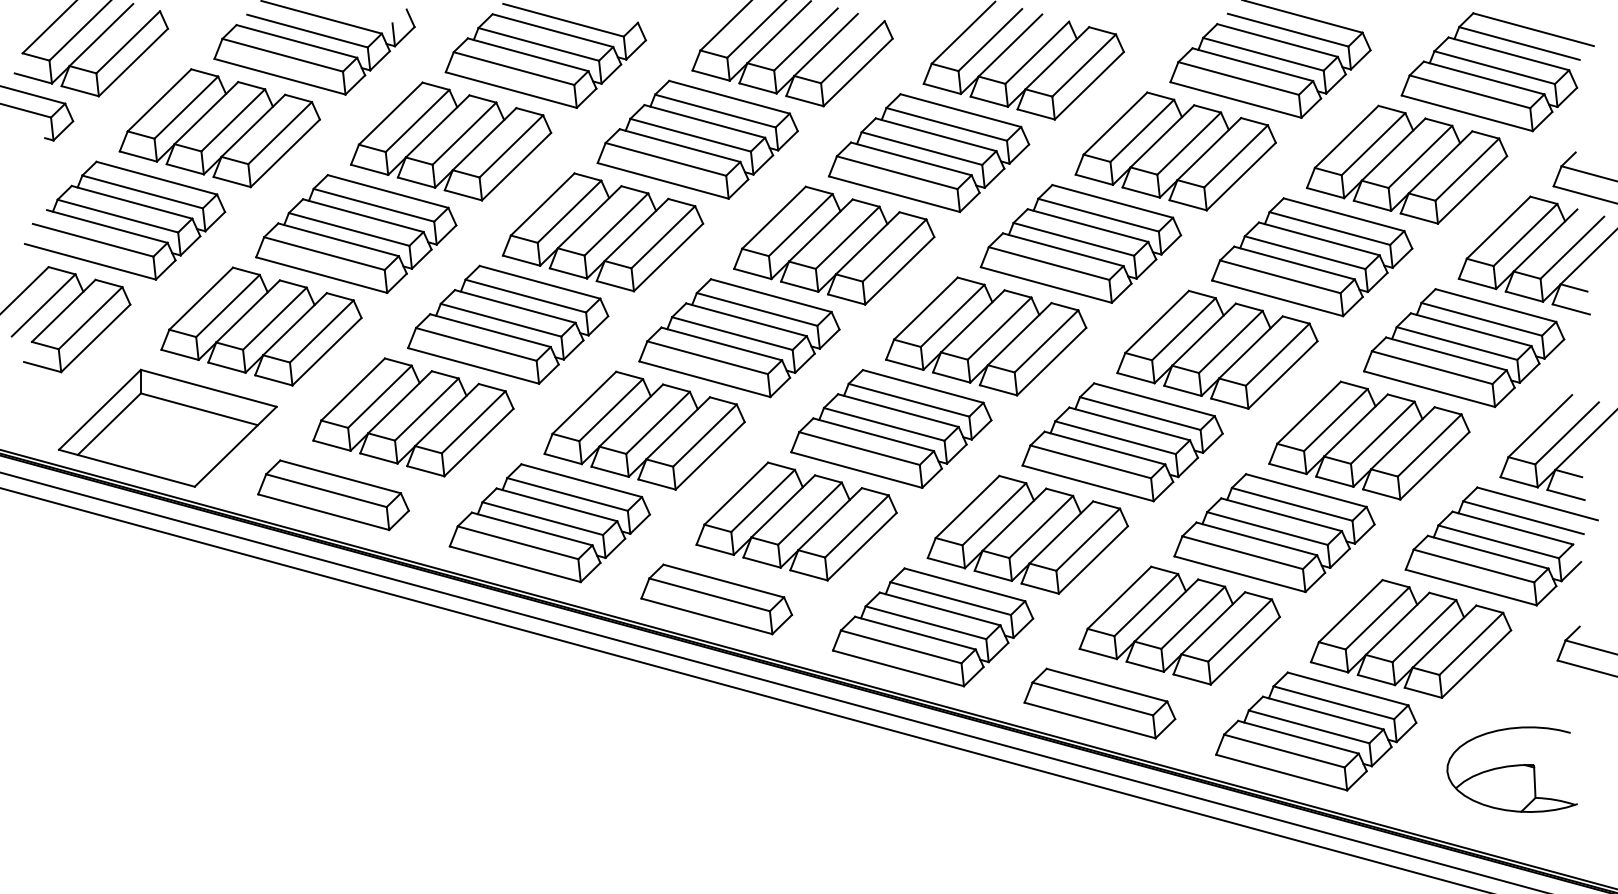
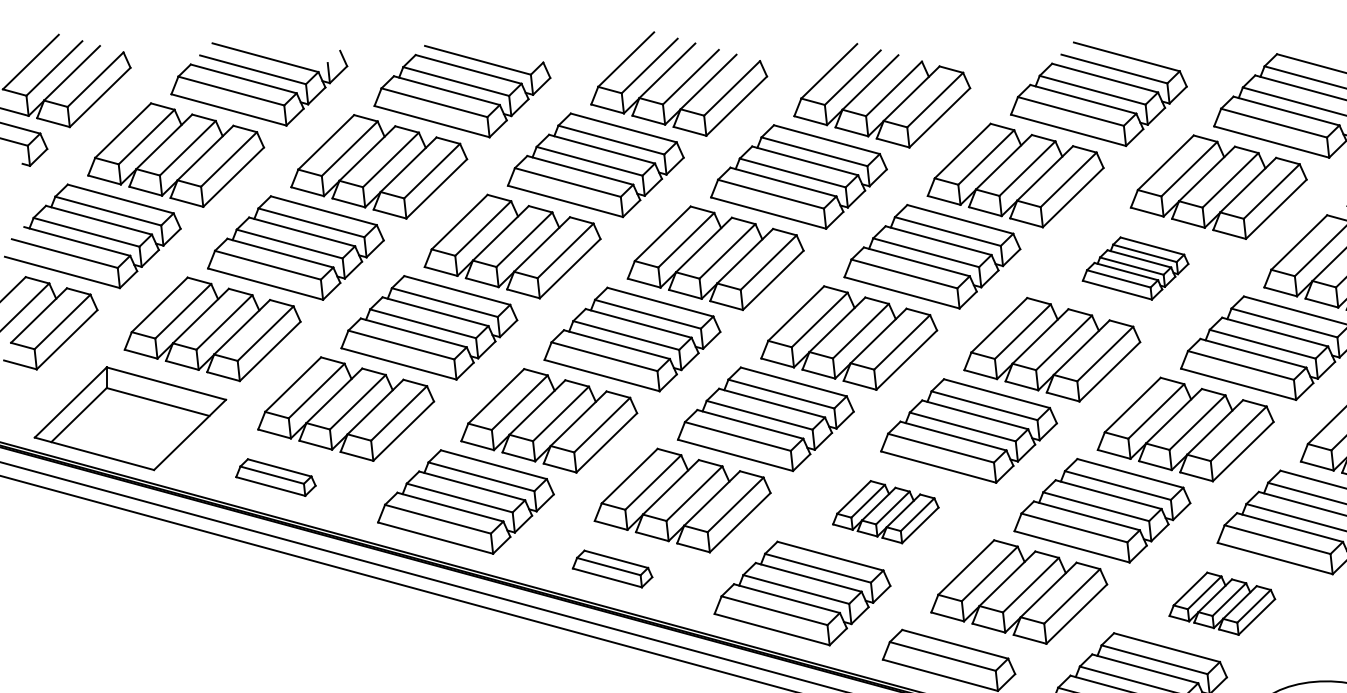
part: (1312, 257) -> (1135, 268), size x0.6
part: (333, 495) -> (275, 477), size x0.6
part: (1027, 534) -> (885, 511), size x0.6
part: (716, 599) -> (612, 569), size x0.6
part: (1410, 638) -> (1221, 603), size x0.6

